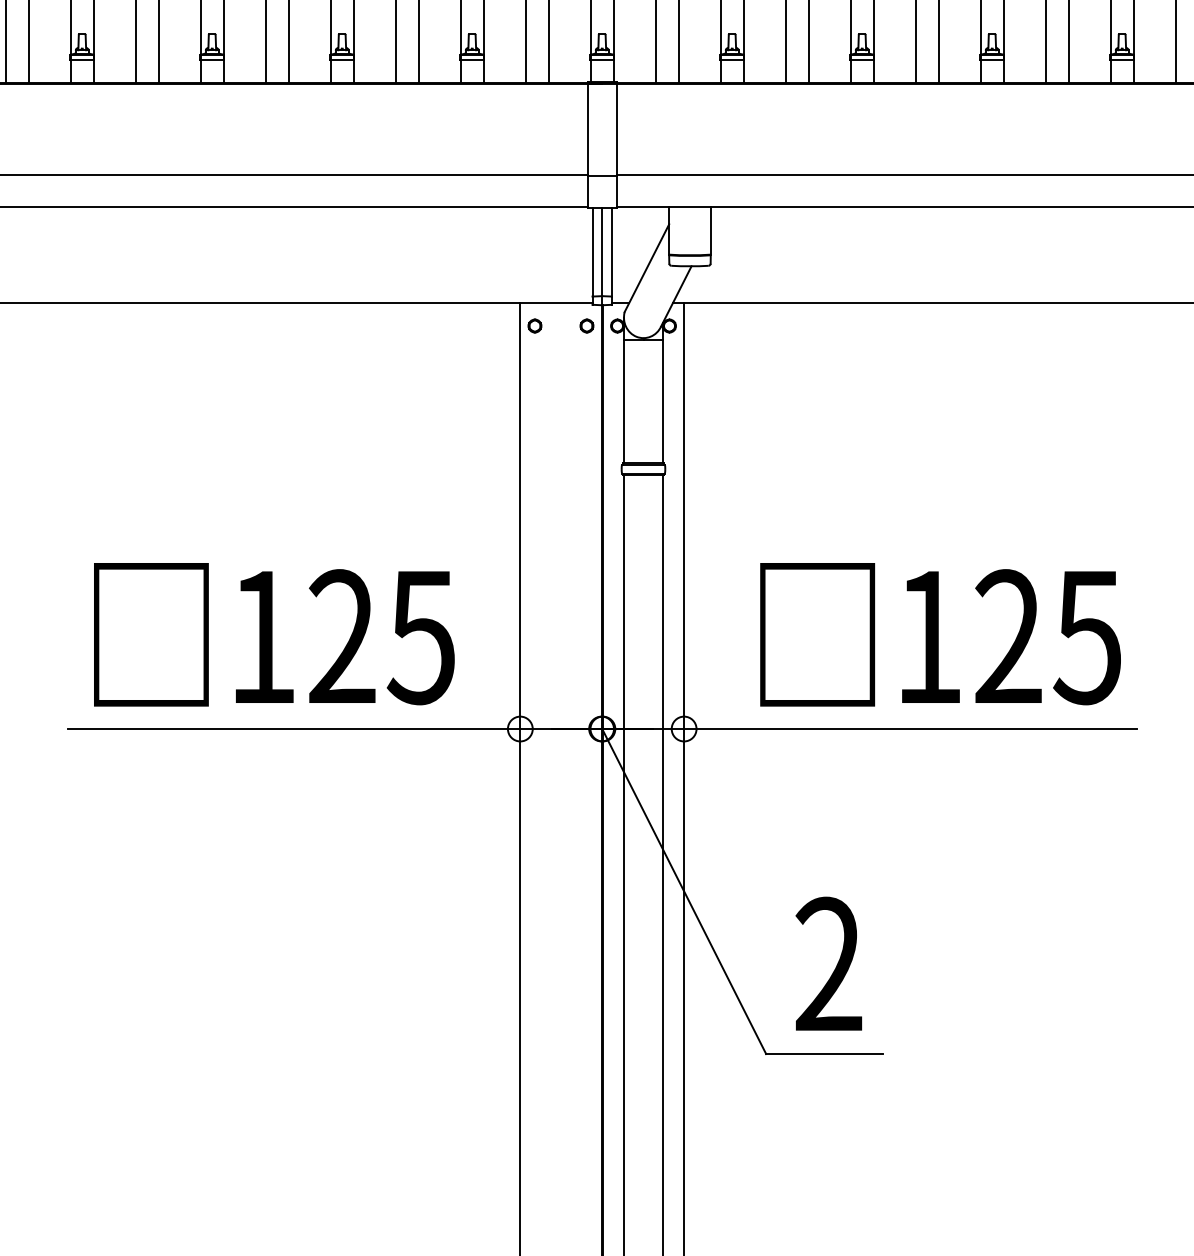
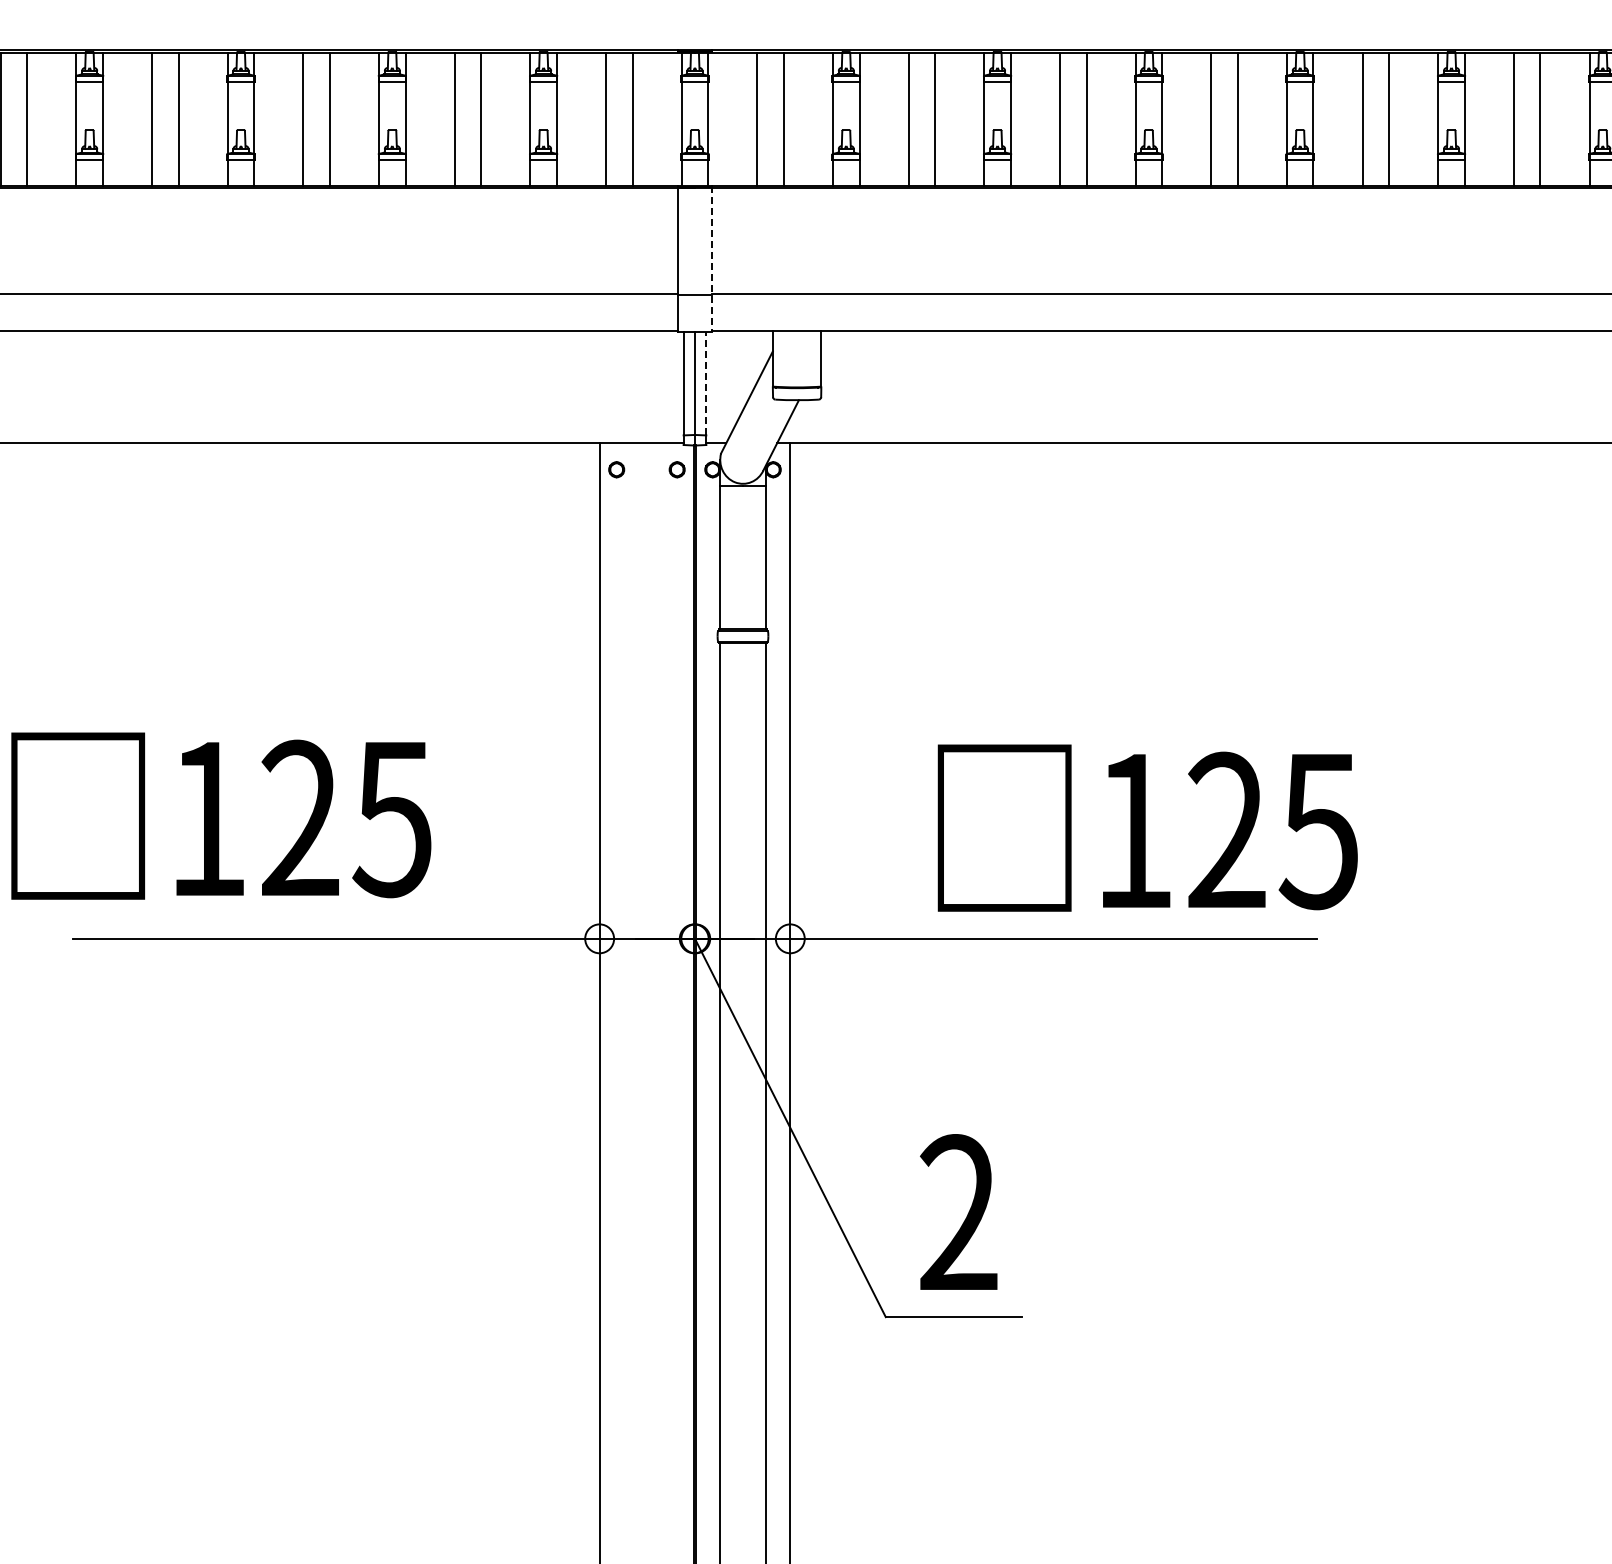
line: (617, 145) -> (712, 259), solid -> dashed
line: (612, 251) -> (706, 383), solid -> dashed
text: (274, 634) -> (221, 815), moved
text: (940, 634) -> (1147, 827), moved

